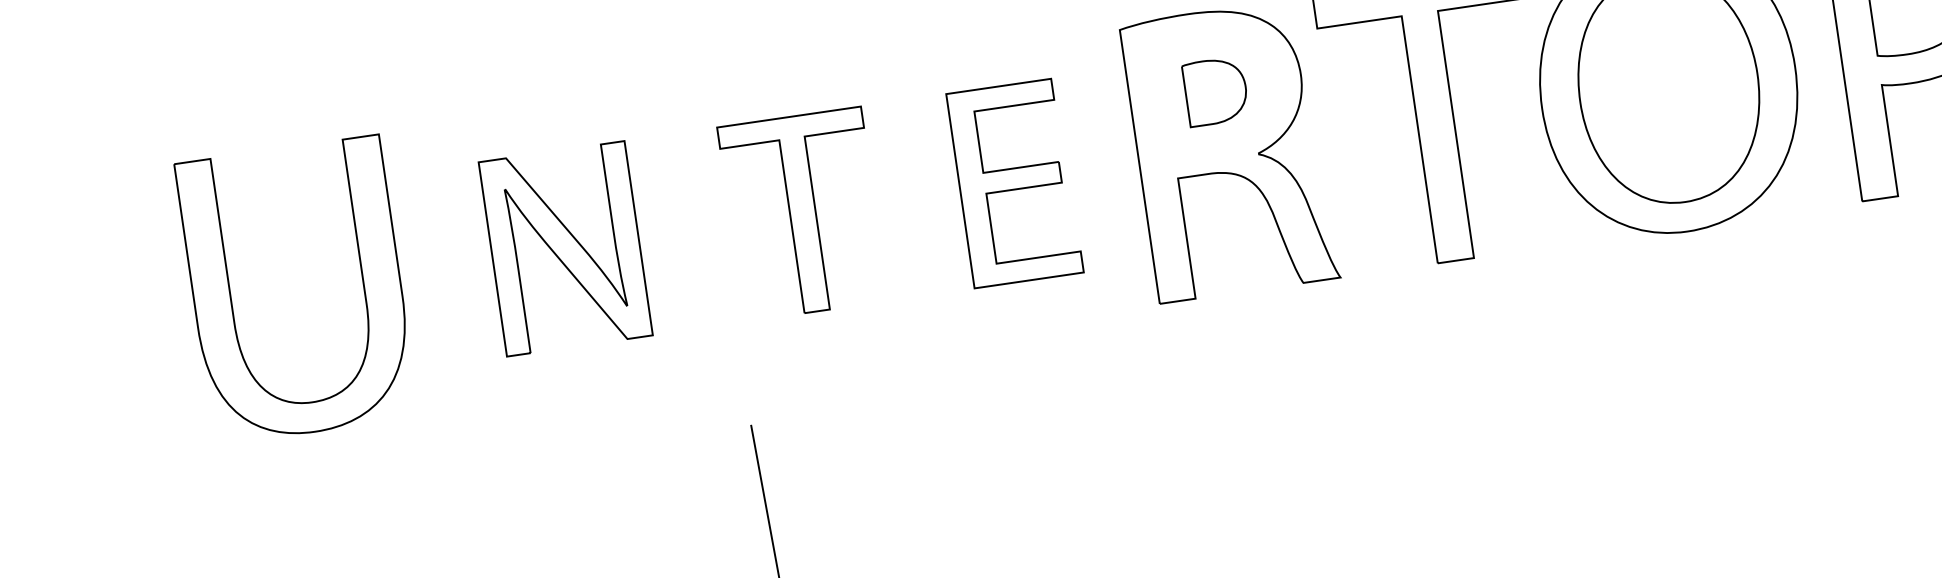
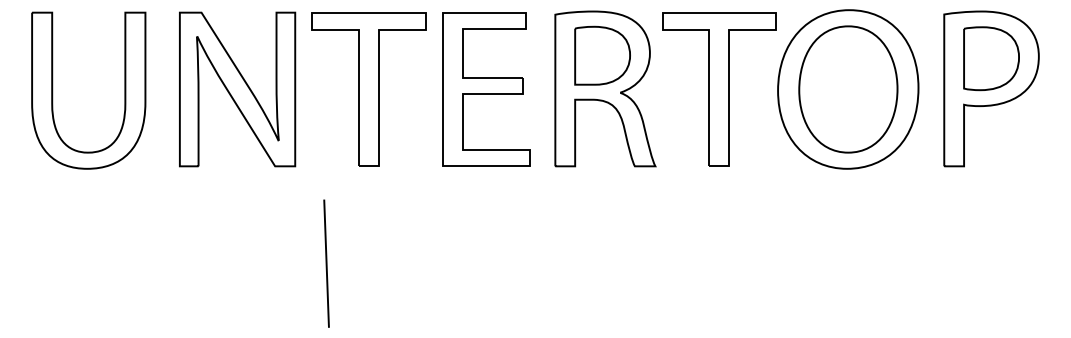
part: (1215, 91) -> (602, 55), size x1.67
part: (1015, 183) -> (486, 89), size x1.43
part: (802, 214) -> (368, 89), size x1.43
part: (565, 248) -> (237, 89), size x1.43

